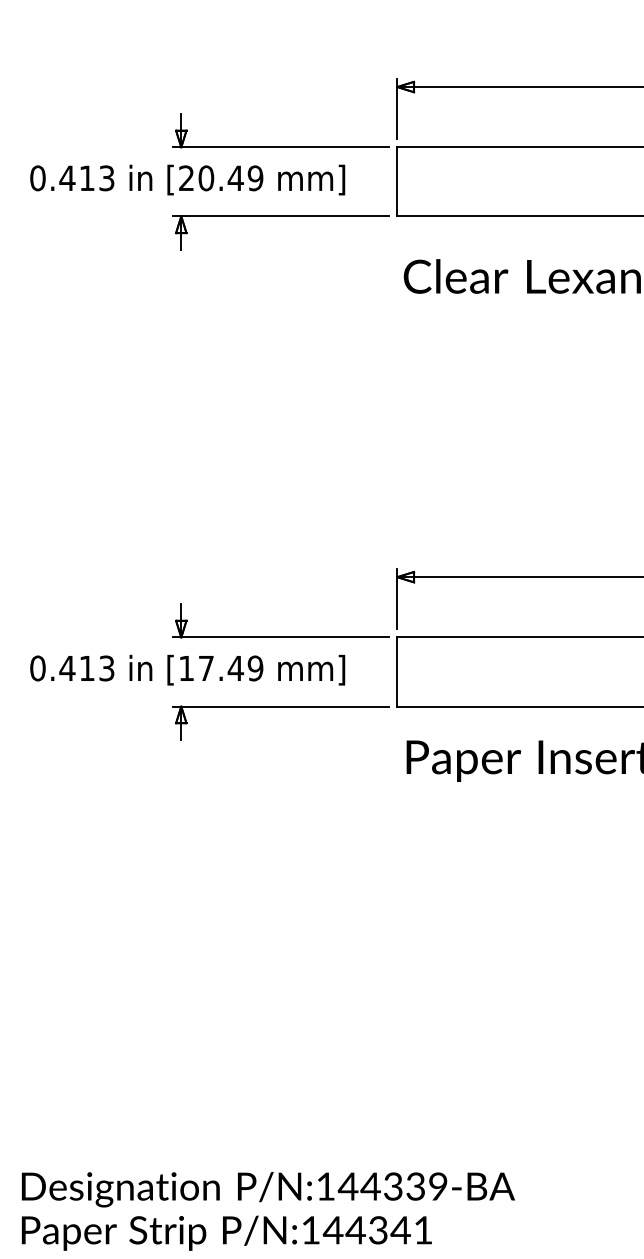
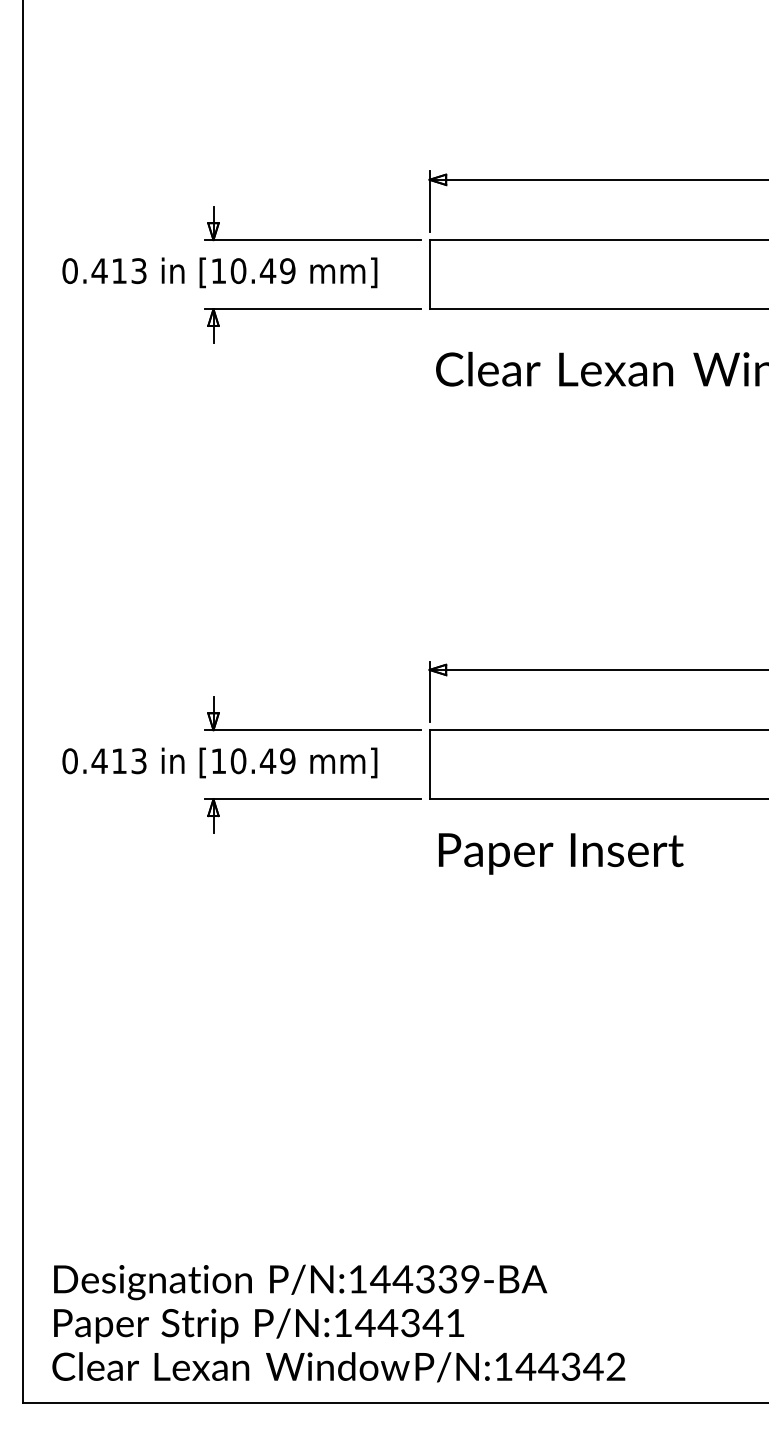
text: (186, 177) -> (218, 270), [20.49 -> [10.49
text: (206, 668) -> (238, 761), [17.49 -> [10.49

